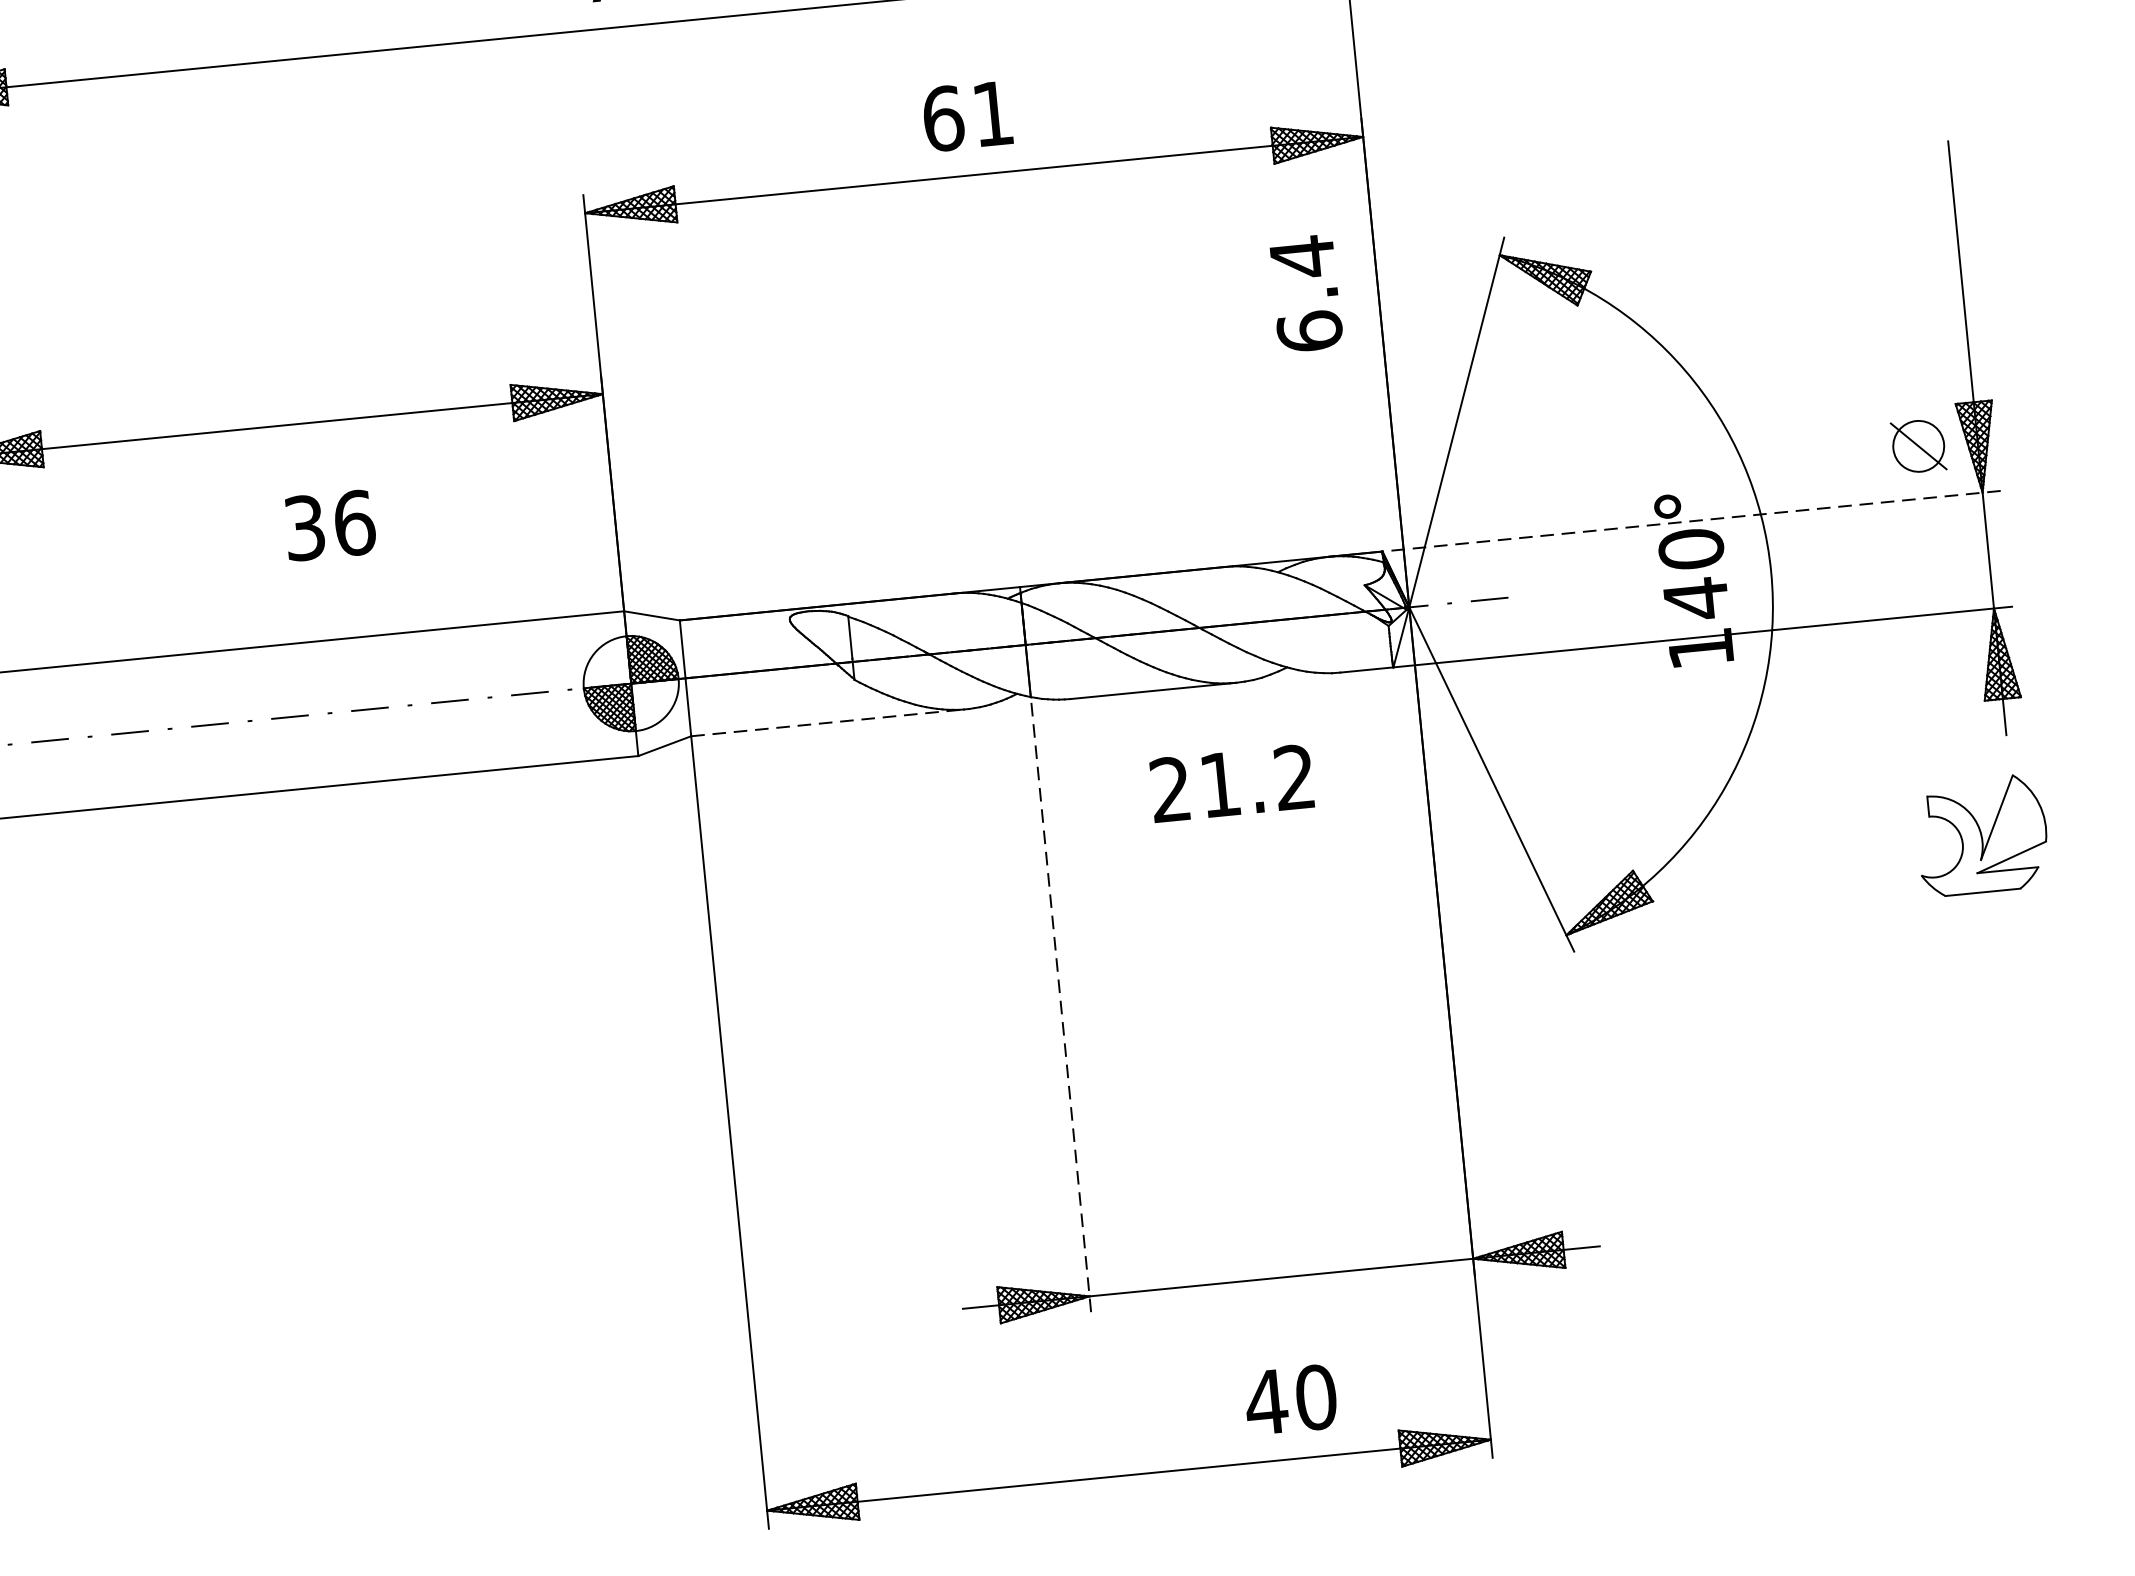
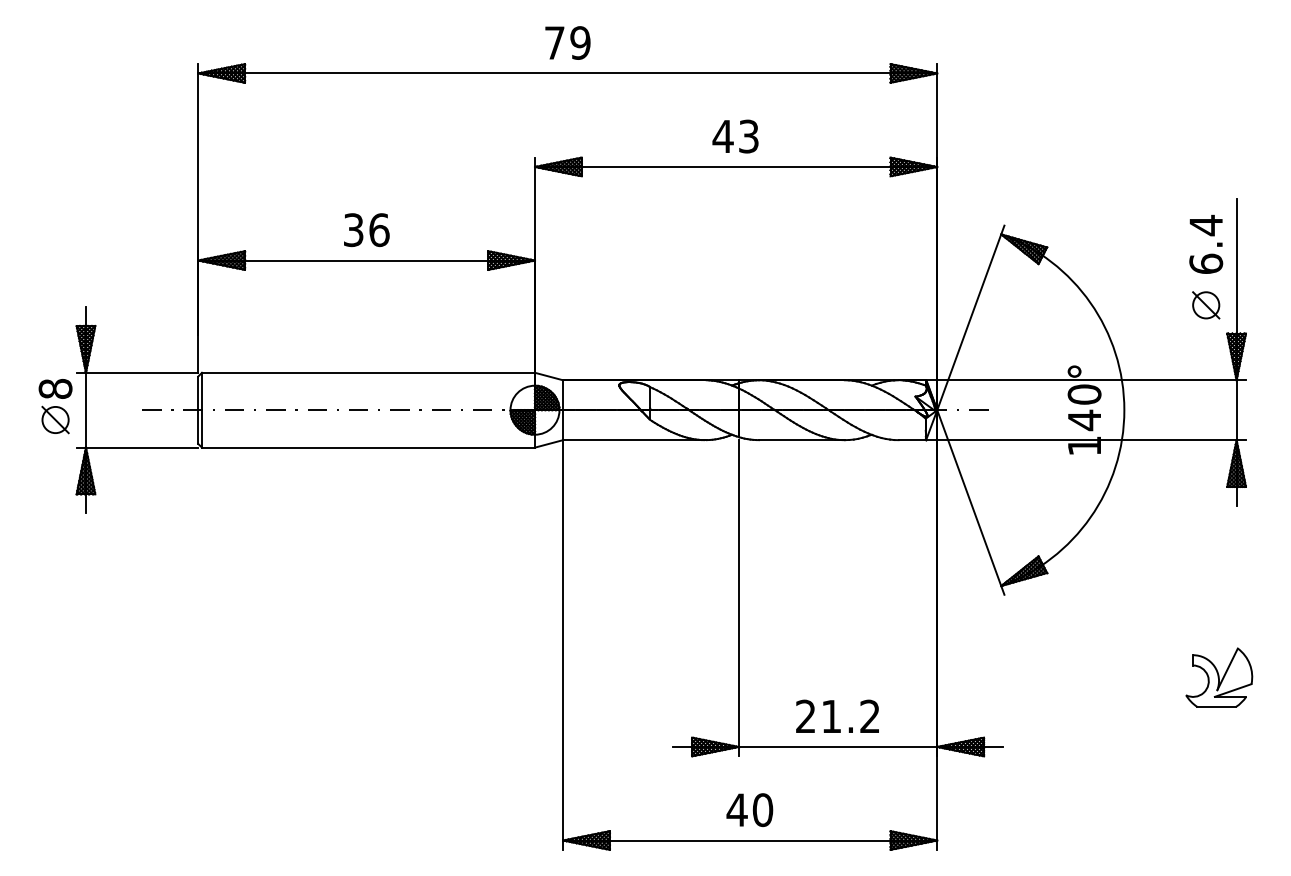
text: (967, 116) -> (735, 136), 61 -> 43
text: (1306, 291) -> (1206, 243), moved
part: (1919, 446) -> (1206, 305), moved
line: (1692, 521) -> (1086, 380), dashed -> solid
text: (329, 526) -> (366, 230), moved
line: (829, 723) -> (634, 440), dashed -> solid
text: (1231, 781) -> (837, 715), moved
part: (1982, 834) -> (1219, 677), moved
line: (1060, 1009) -> (738, 598), dashed -> solid
text: (1290, 1398) -> (749, 809), moved

